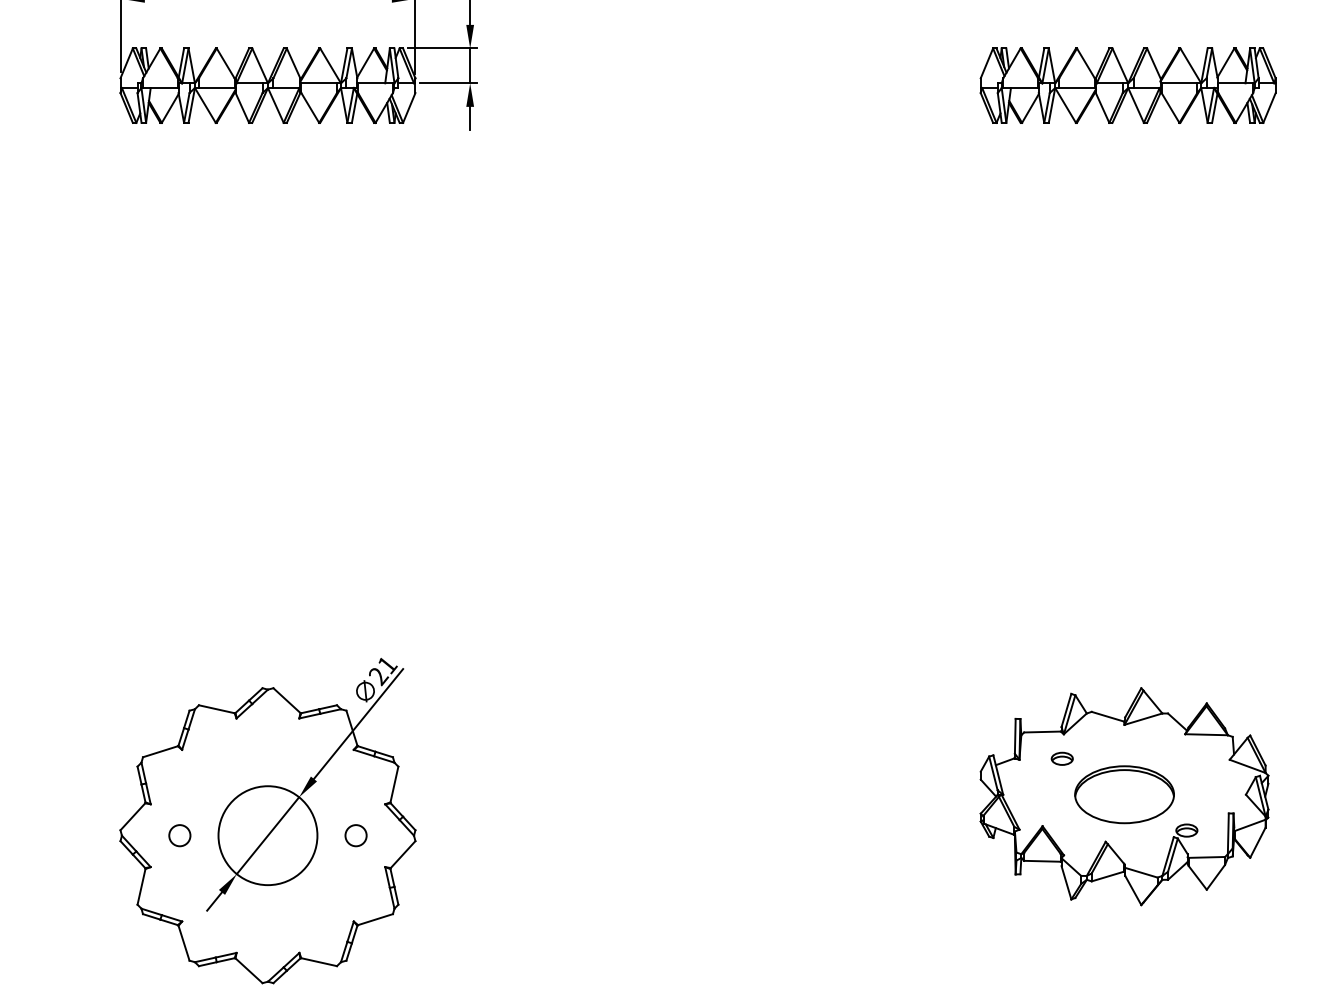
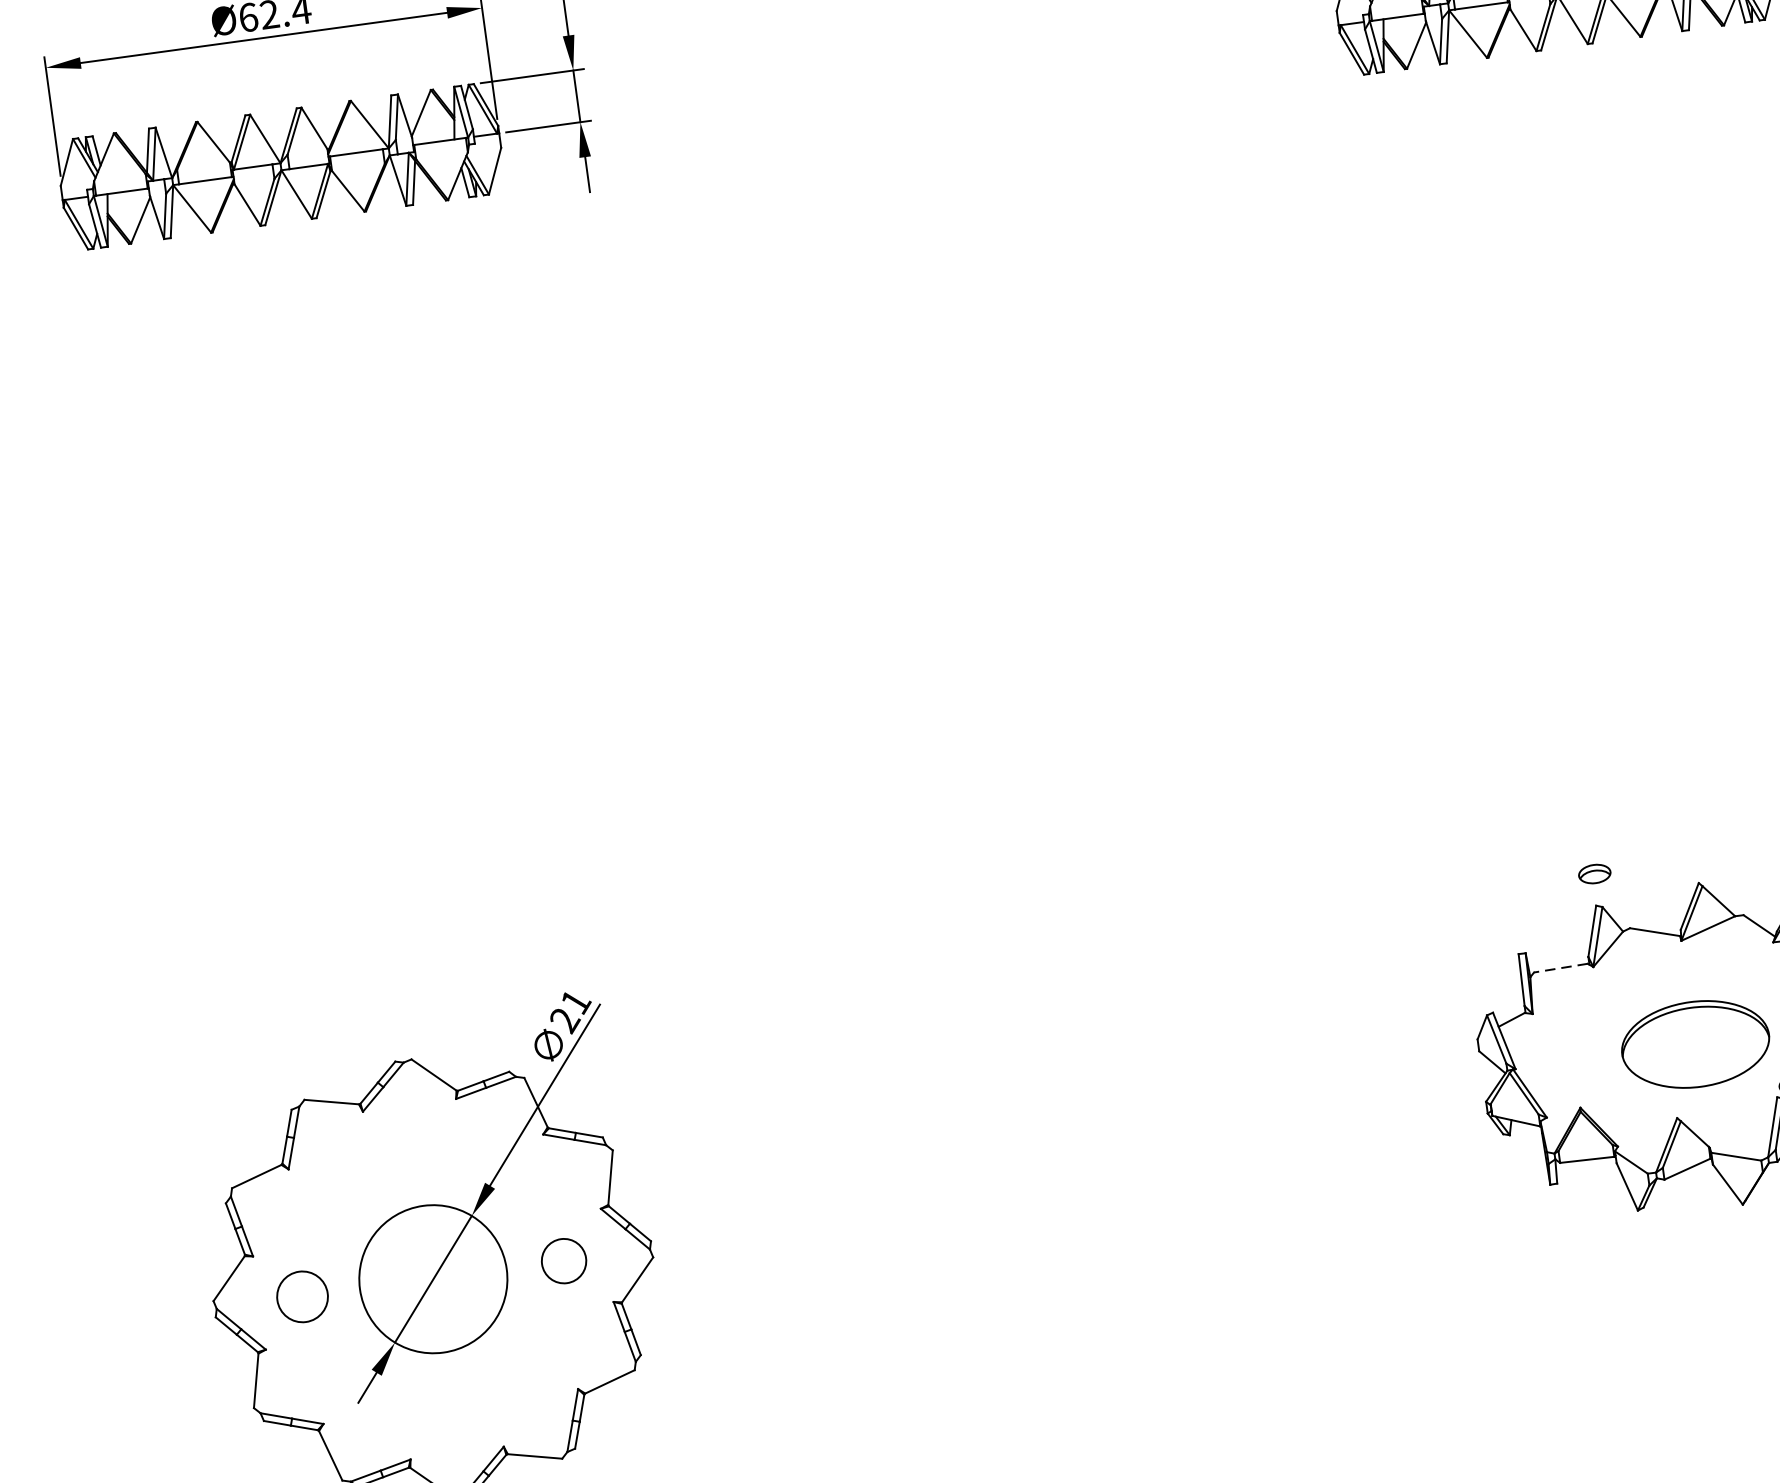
line: (1041, 732) -> (1559, 969), solid -> dashed
part: (1061, 758) -> (1593, 873), moved
circle: (179, 835) -> (302, 1296), size x1.6
circle: (355, 835) -> (563, 1261), size x1.4

